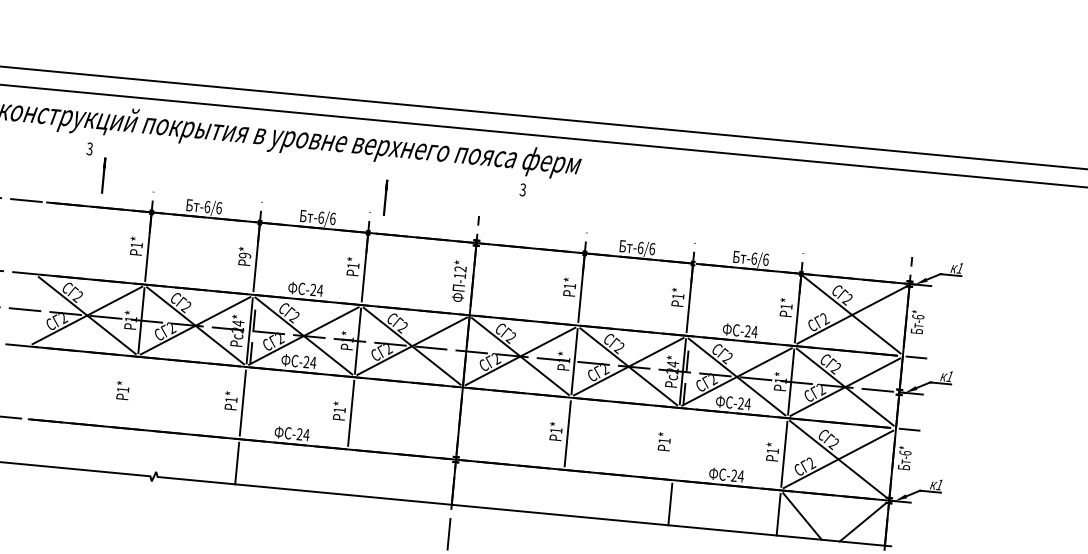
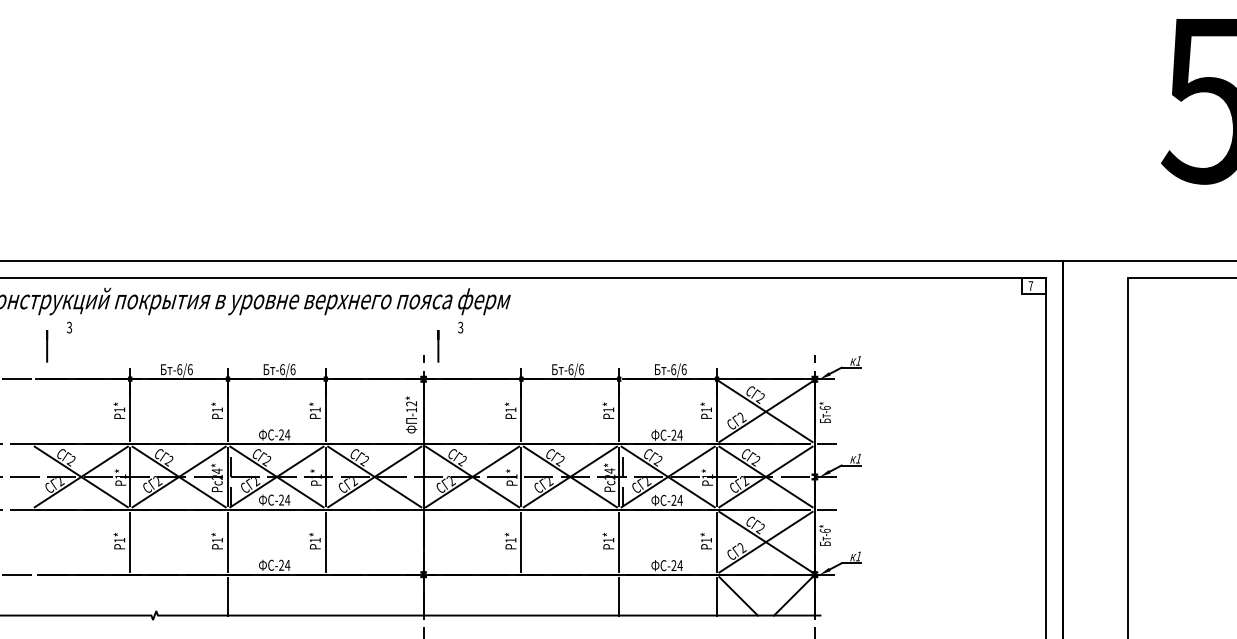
line: (104, 175) -> (47, 346), moved
line: (385, 198) -> (438, 346), moved
text: (245, 255) -> (217, 409), 9* -> 1*
line: (134, 392) -> (130, 541), added
line: (676, 443) -> (619, 541), added

